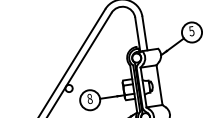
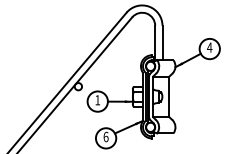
text: (191, 31) -> (209, 47), 5 -> 4
text: (89, 99) -> (97, 100), 8 -> 1

